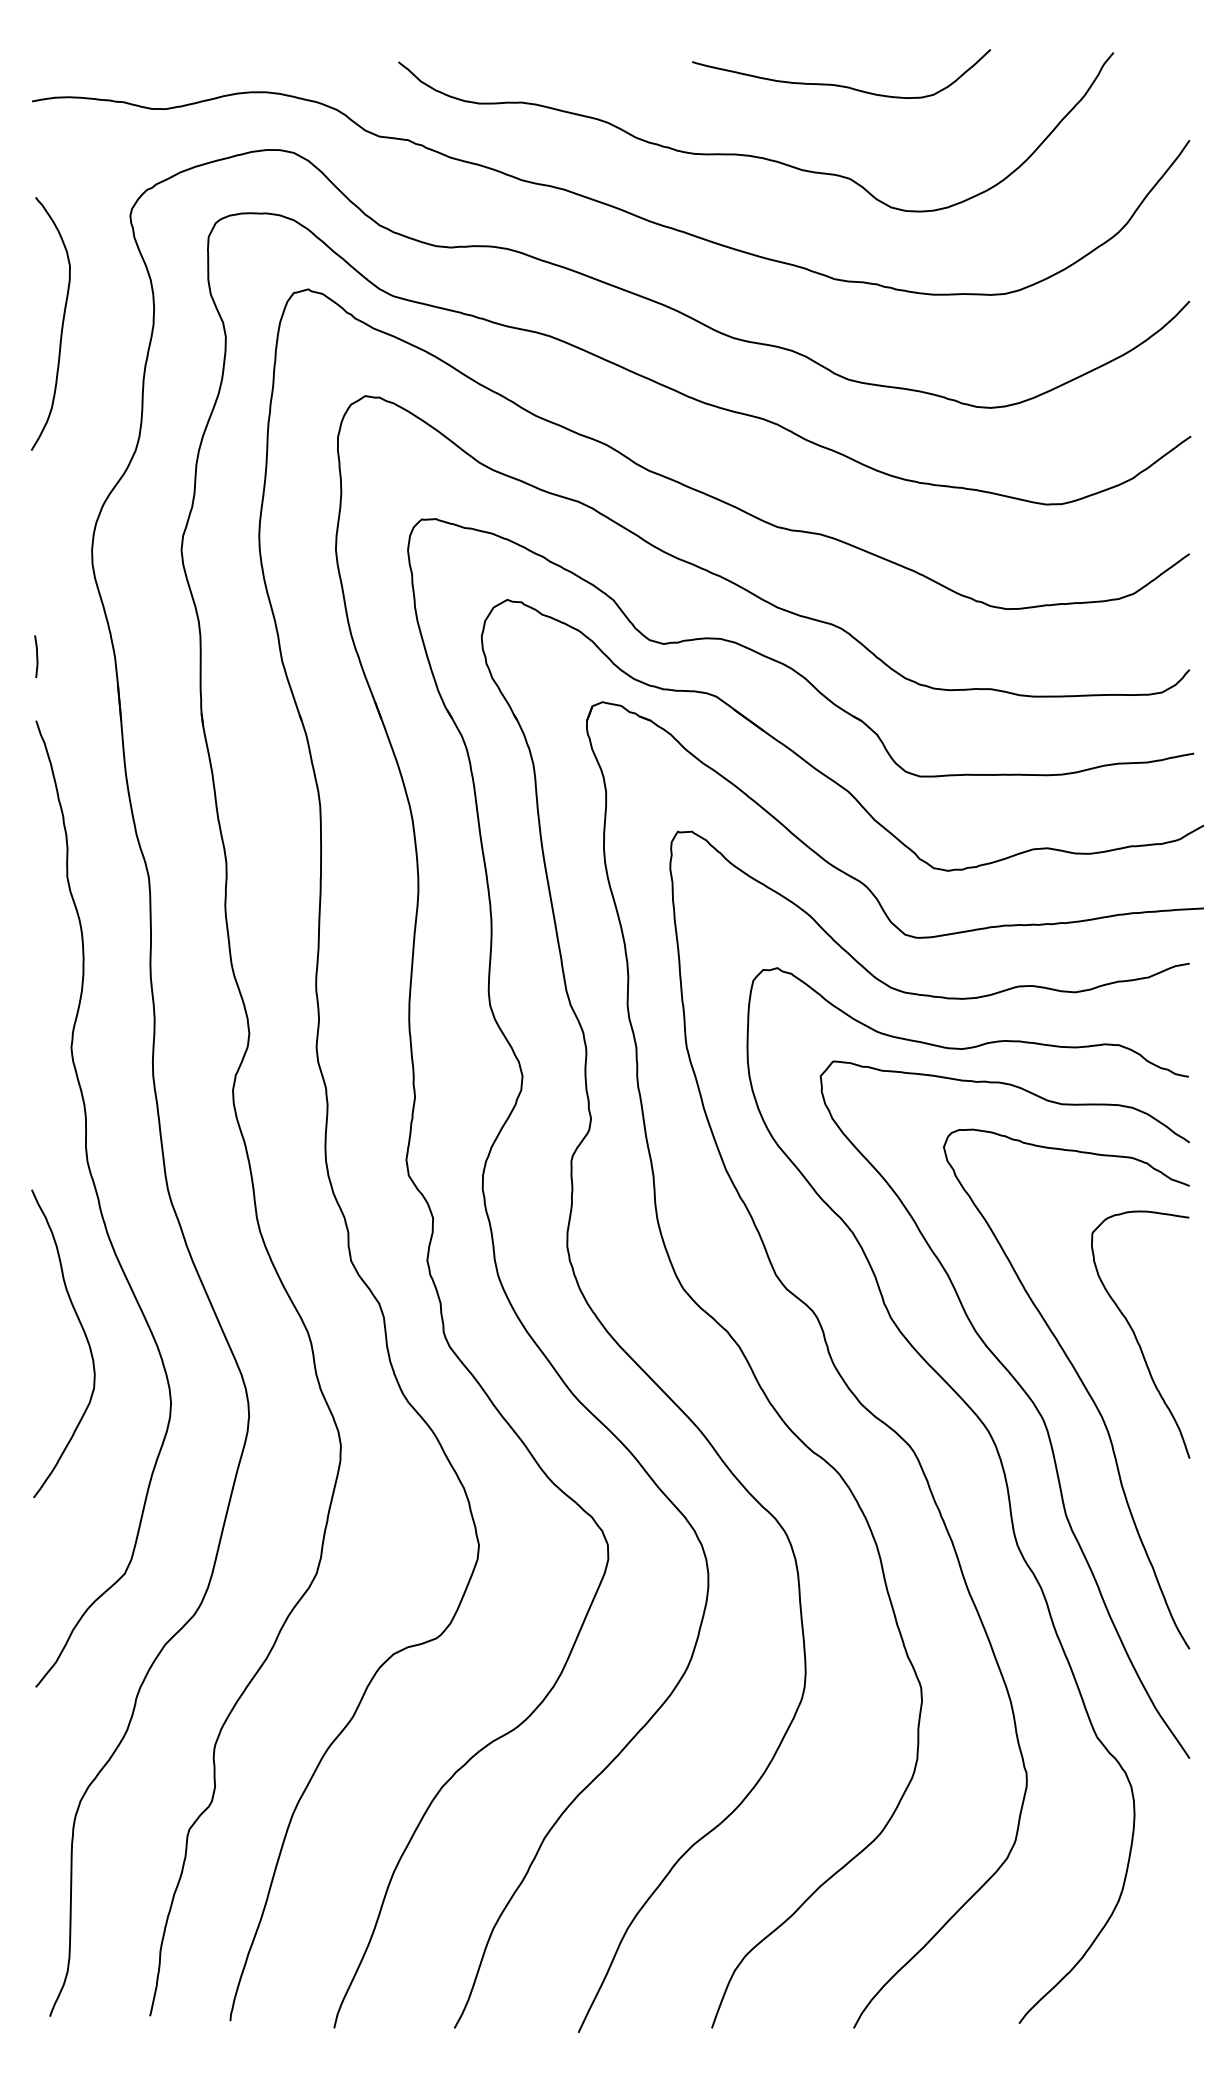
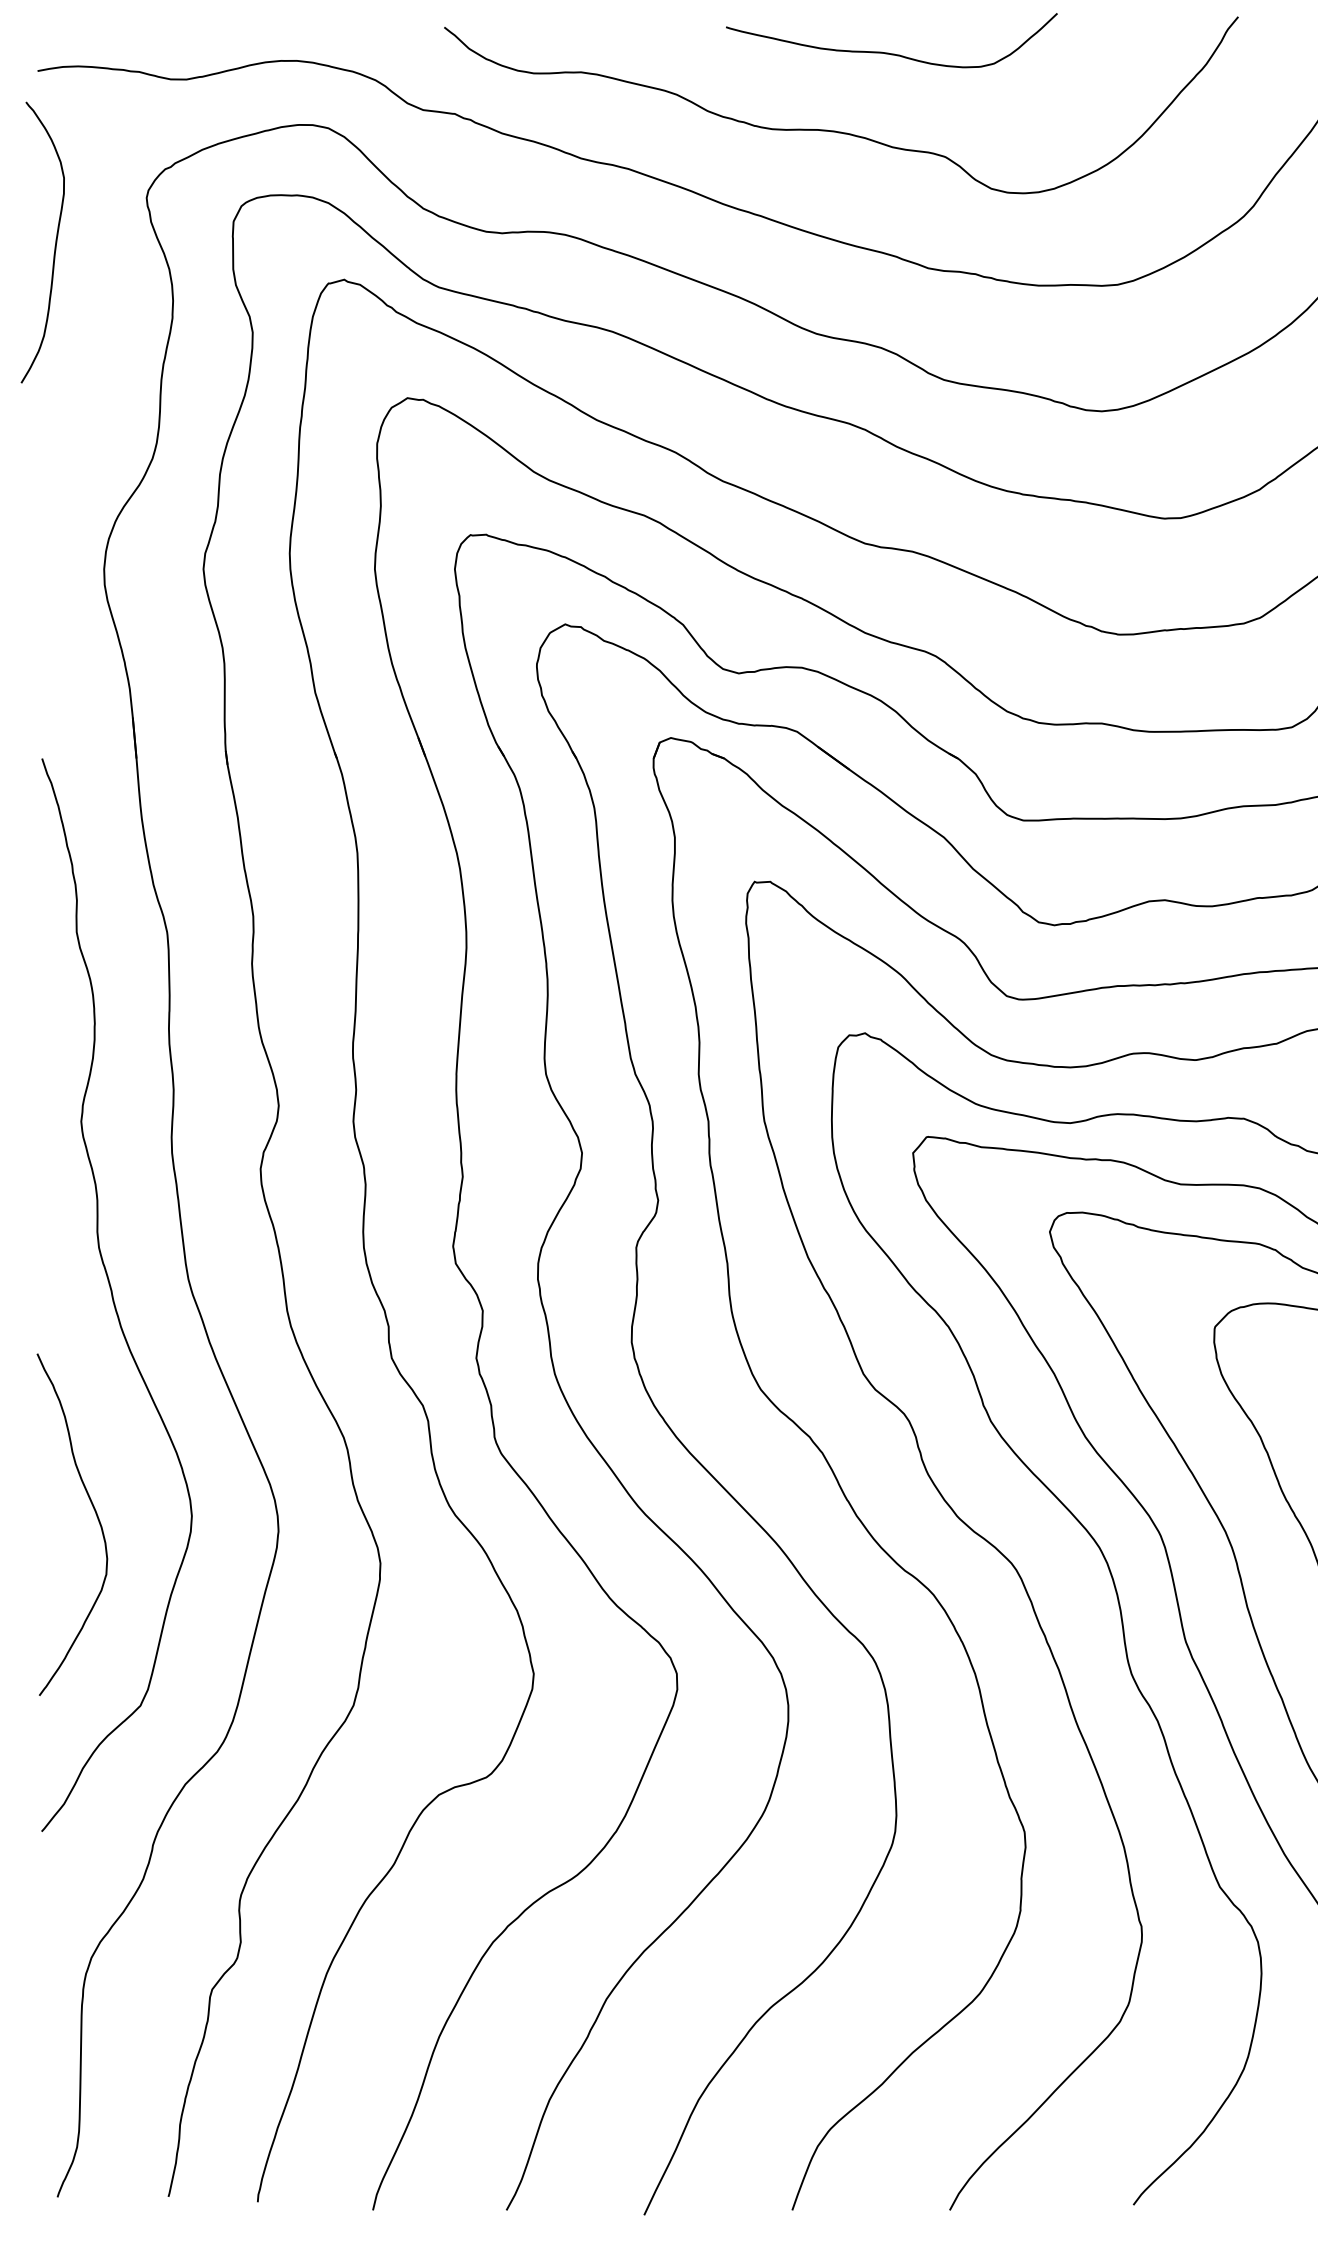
curve: (838, 84) -> (888, 52), moved
curve: (61, 324) -> (54, 243), moved
curve: (36, 656) -> (42, 687), removed
curve: (84, 1335) -> (95, 1515), moved

